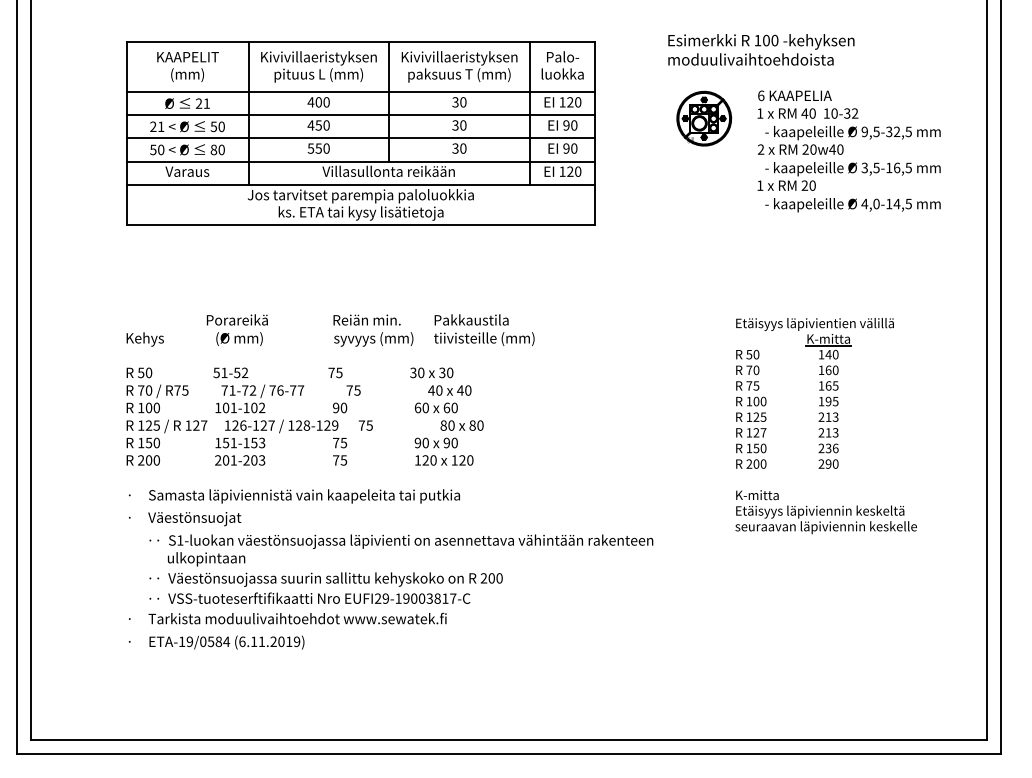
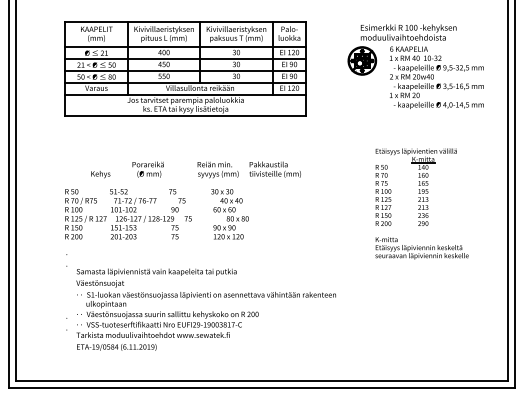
text: (760, 49) -> (408, 32), moved
text: (329, 329) -> (195, 169), moved
part: (825, 424) -> (421, 203), moved
text: (399, 568) -> (205, 309), moved

